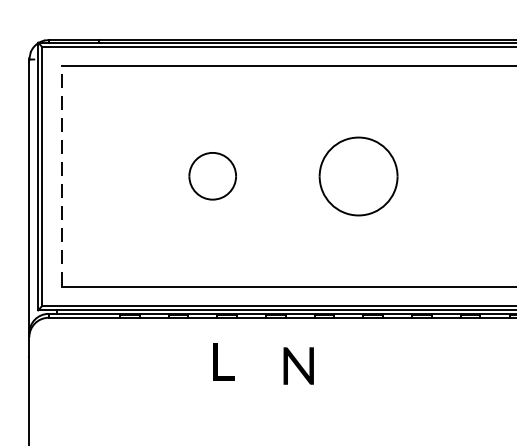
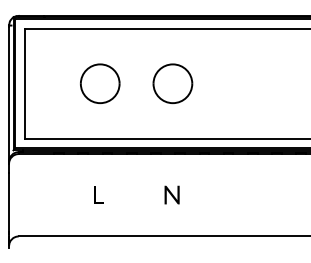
line: (62, 175) -> (25, 83), dashed -> solid
part: (213, 175) -> (100, 83), size x1.67
text: (223, 360) -> (98, 194), moved
text: (297, 364) -> (171, 194), moved

